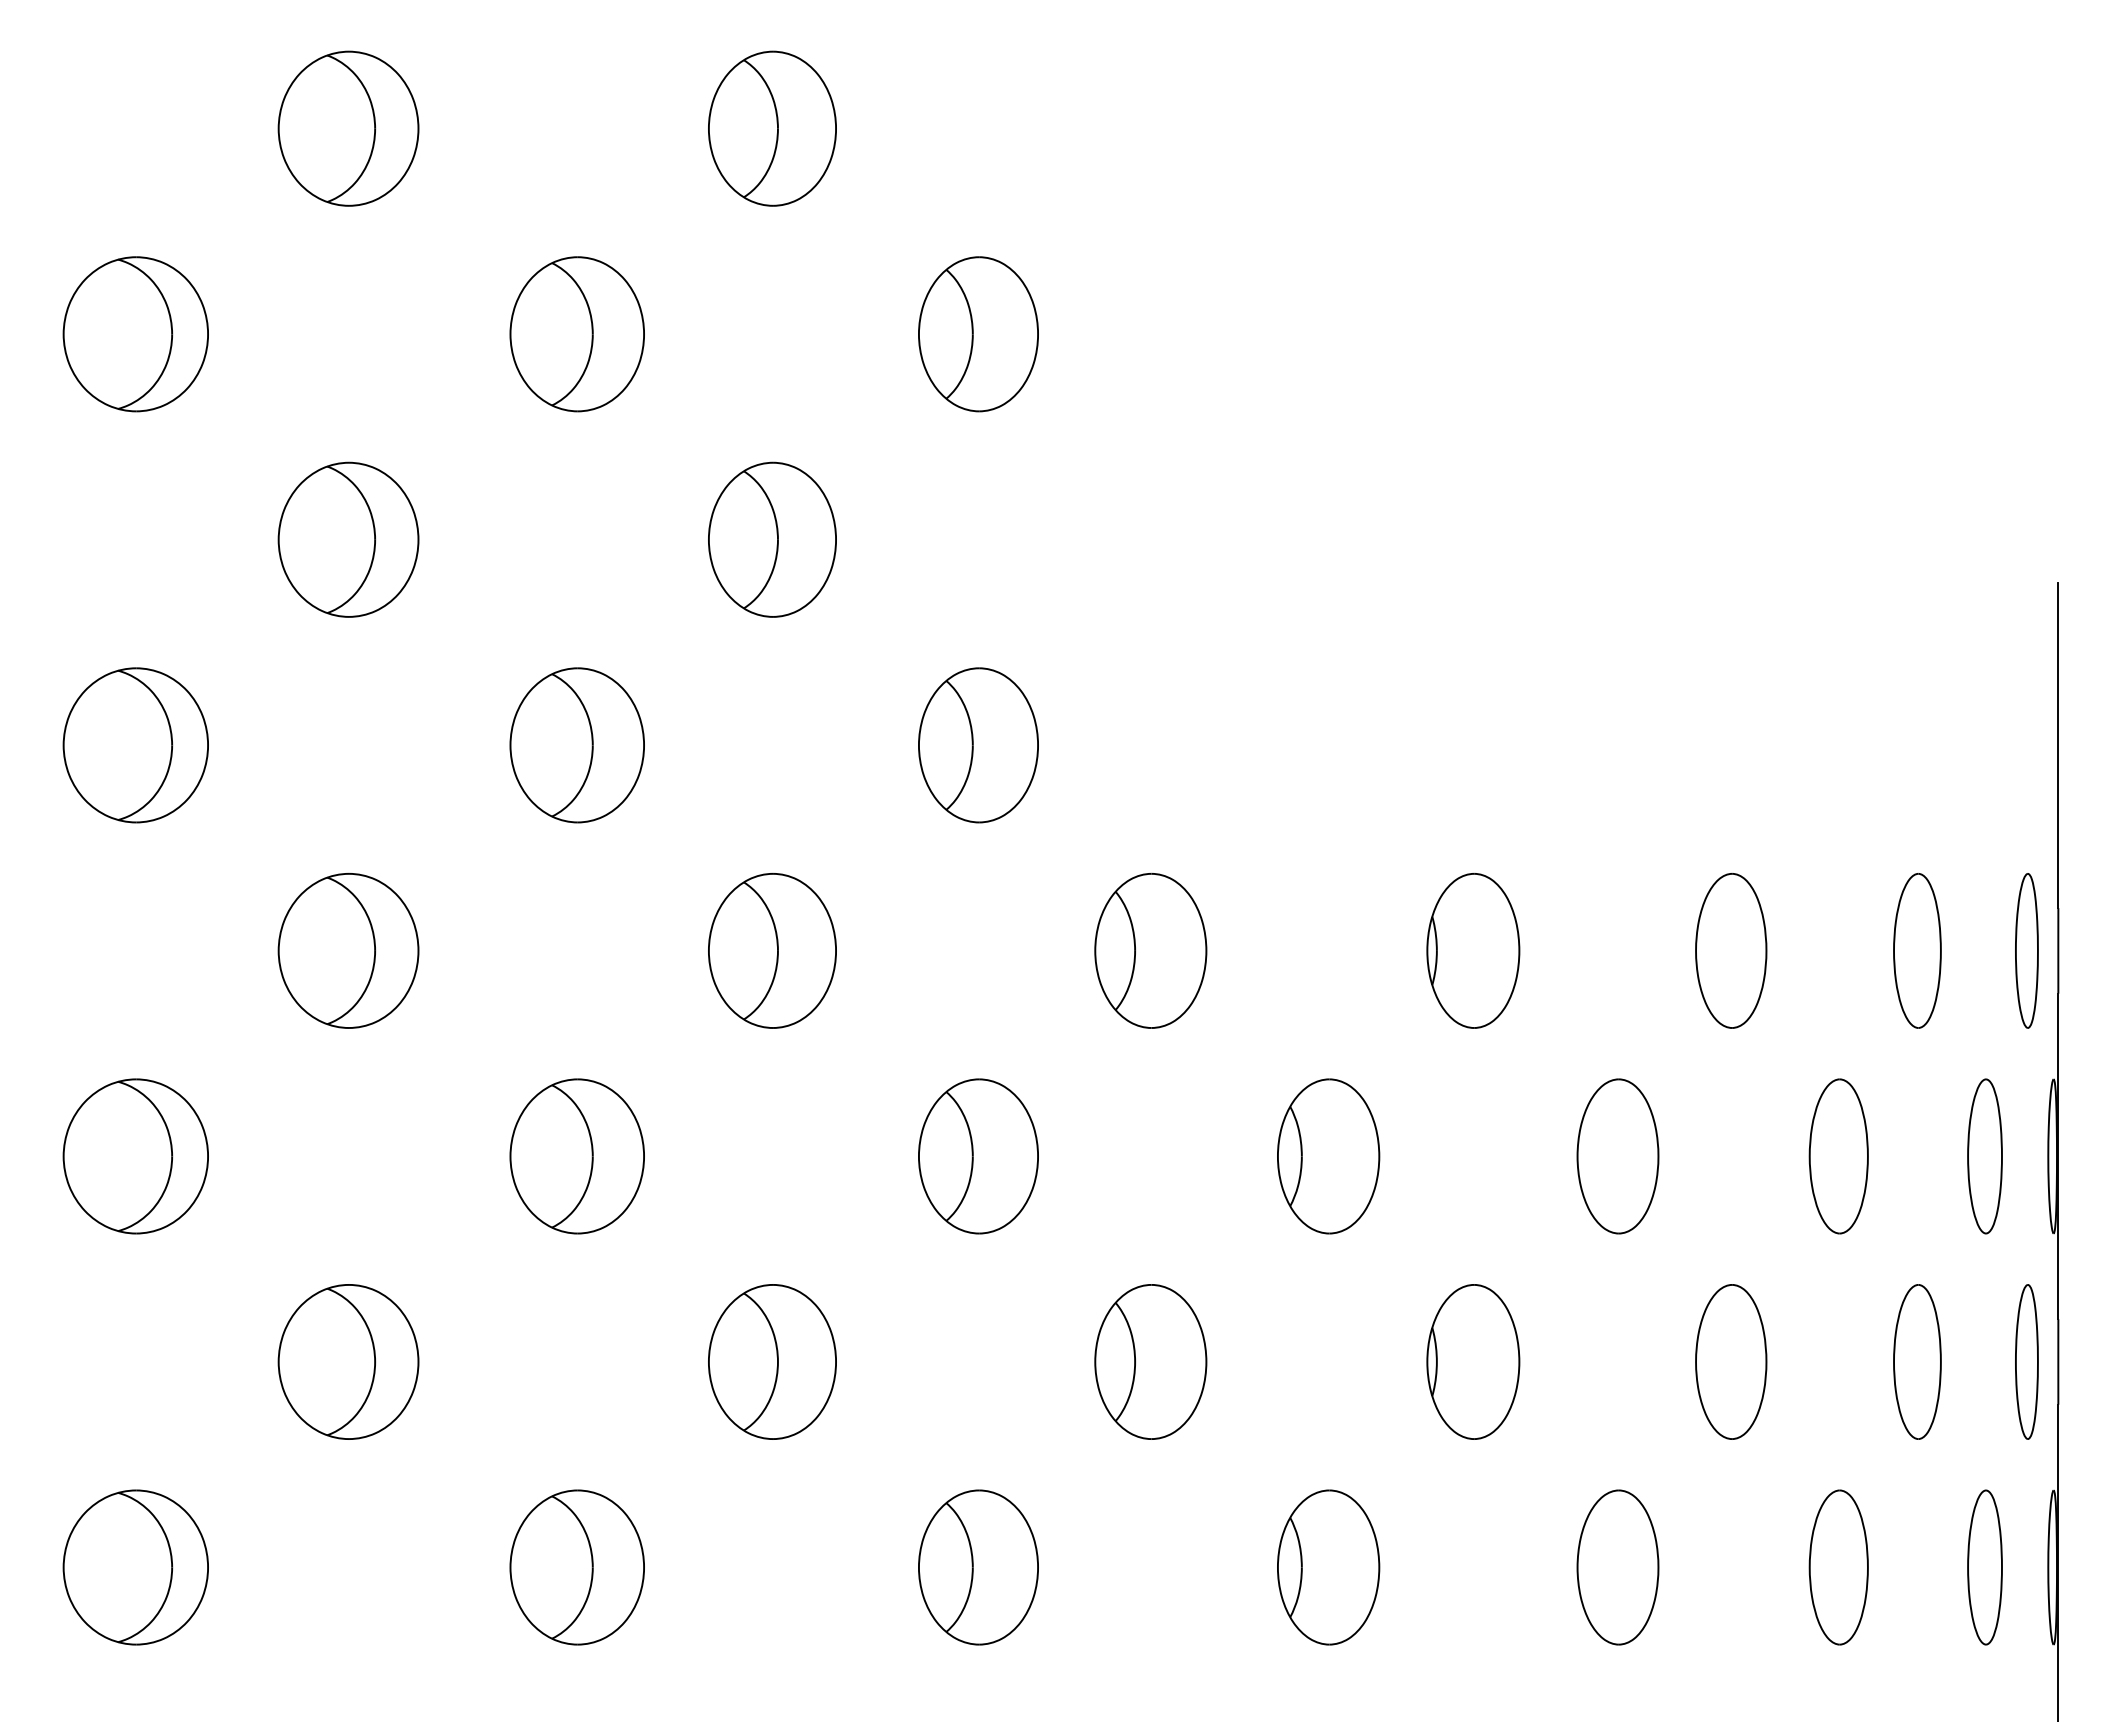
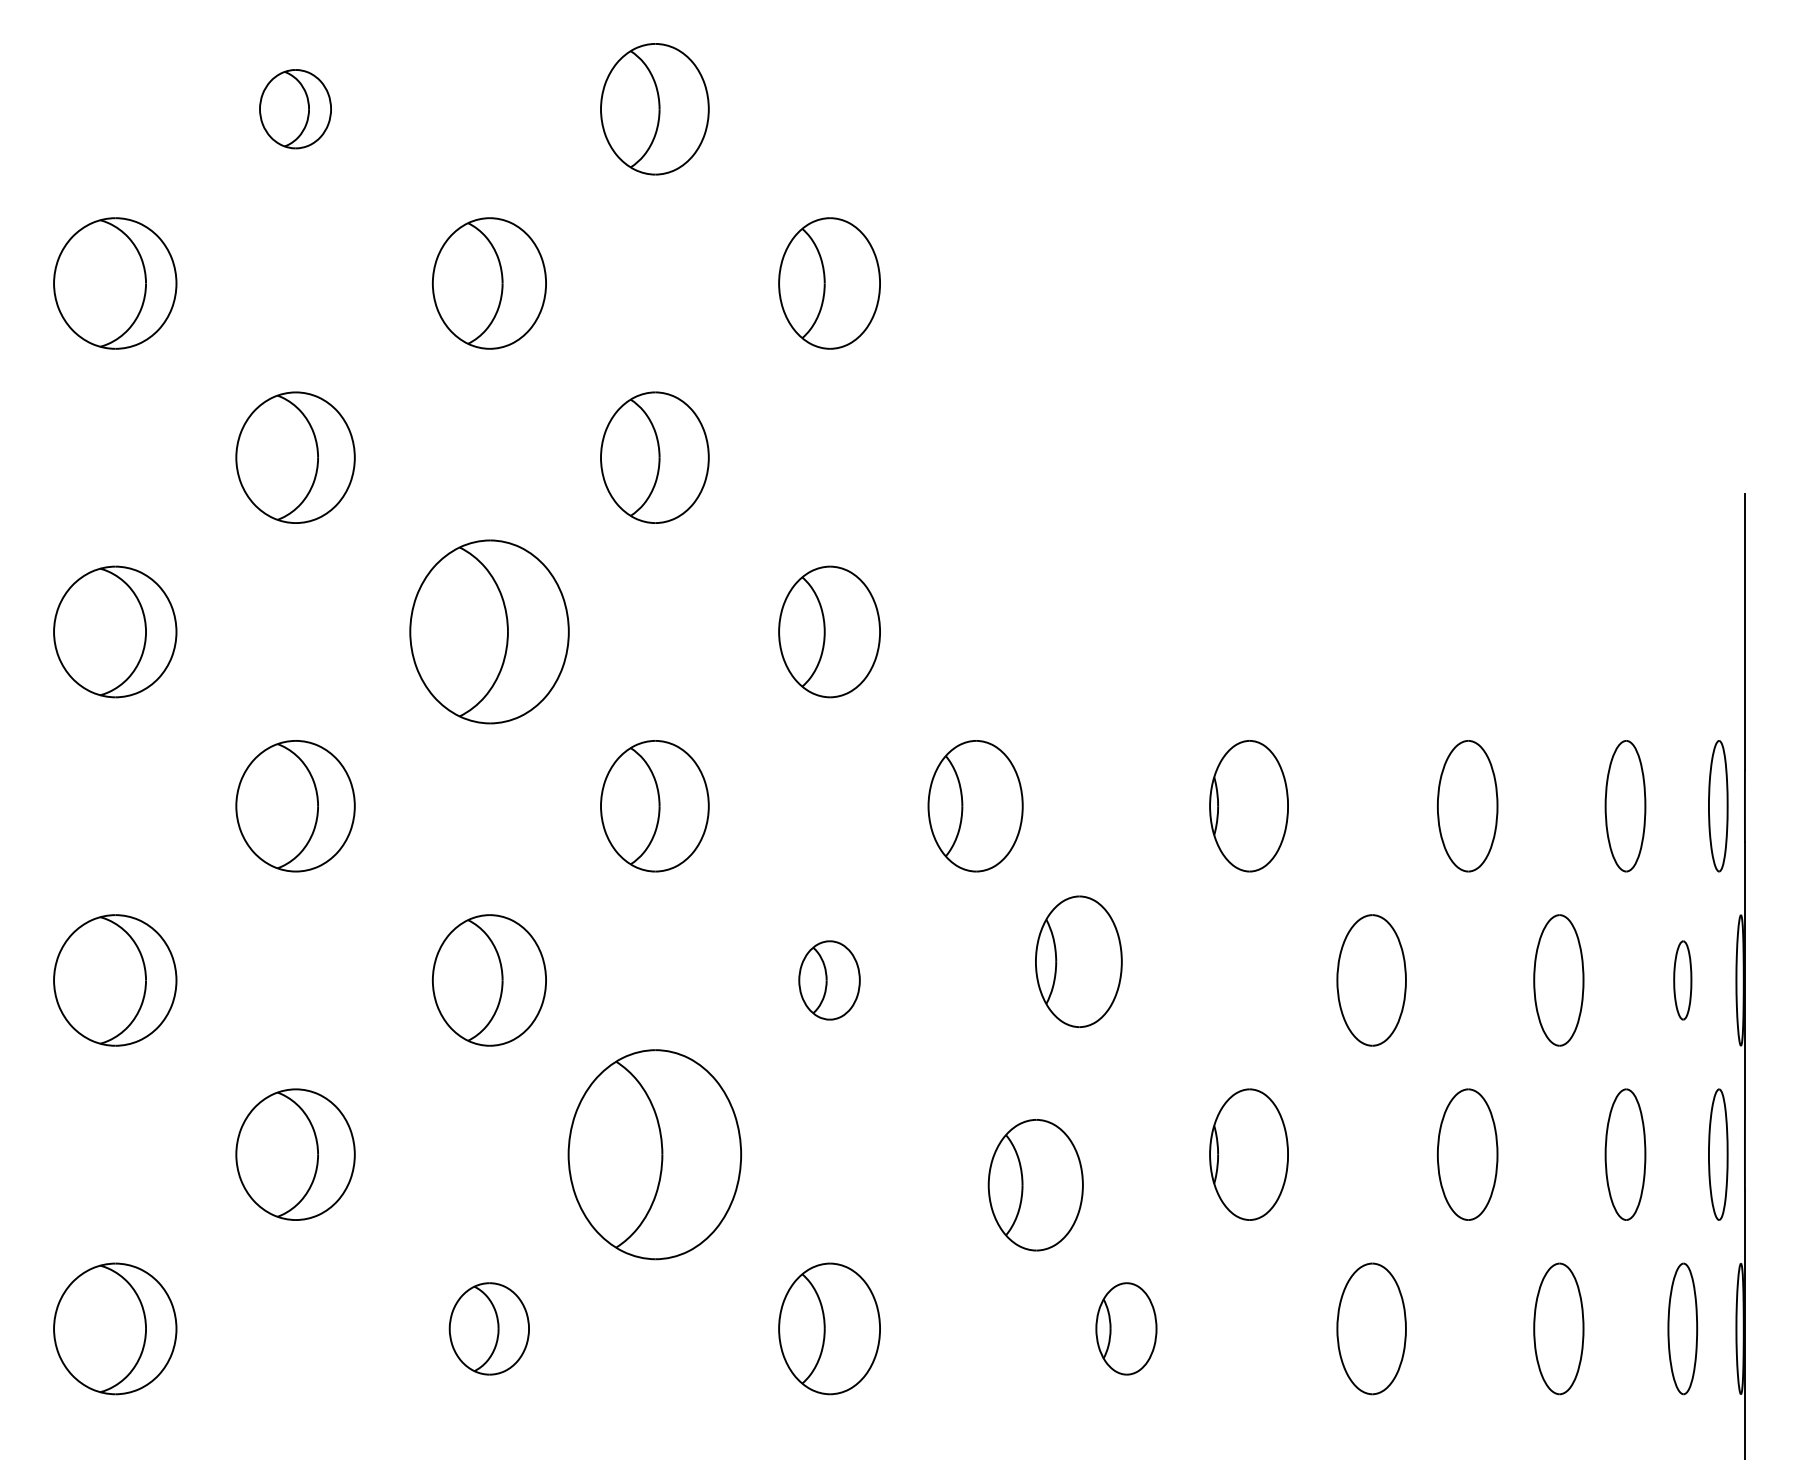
part: (348, 128) -> (295, 109), size x0.6
part: (576, 745) -> (488, 632), size x1.4
part: (978, 1156) -> (829, 980), size x0.6
part: (1328, 1156) -> (1078, 961), moved
part: (1984, 1156) -> (1682, 980), size x0.6
part: (772, 1361) -> (654, 1154), size x1.6
part: (1150, 1361) -> (1035, 1184), moved
part: (576, 1567) -> (488, 1328), size x0.7
part: (1328, 1567) -> (1126, 1328), size x0.7

